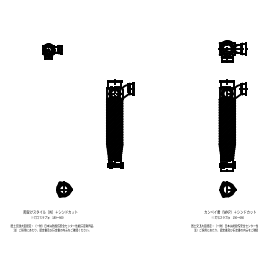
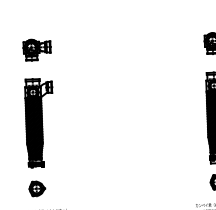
part: (52, 51) -> (37, 50), size x1.43
part: (120, 123) -> (39, 122), moved
part: (64, 189) -> (37, 188), moved

